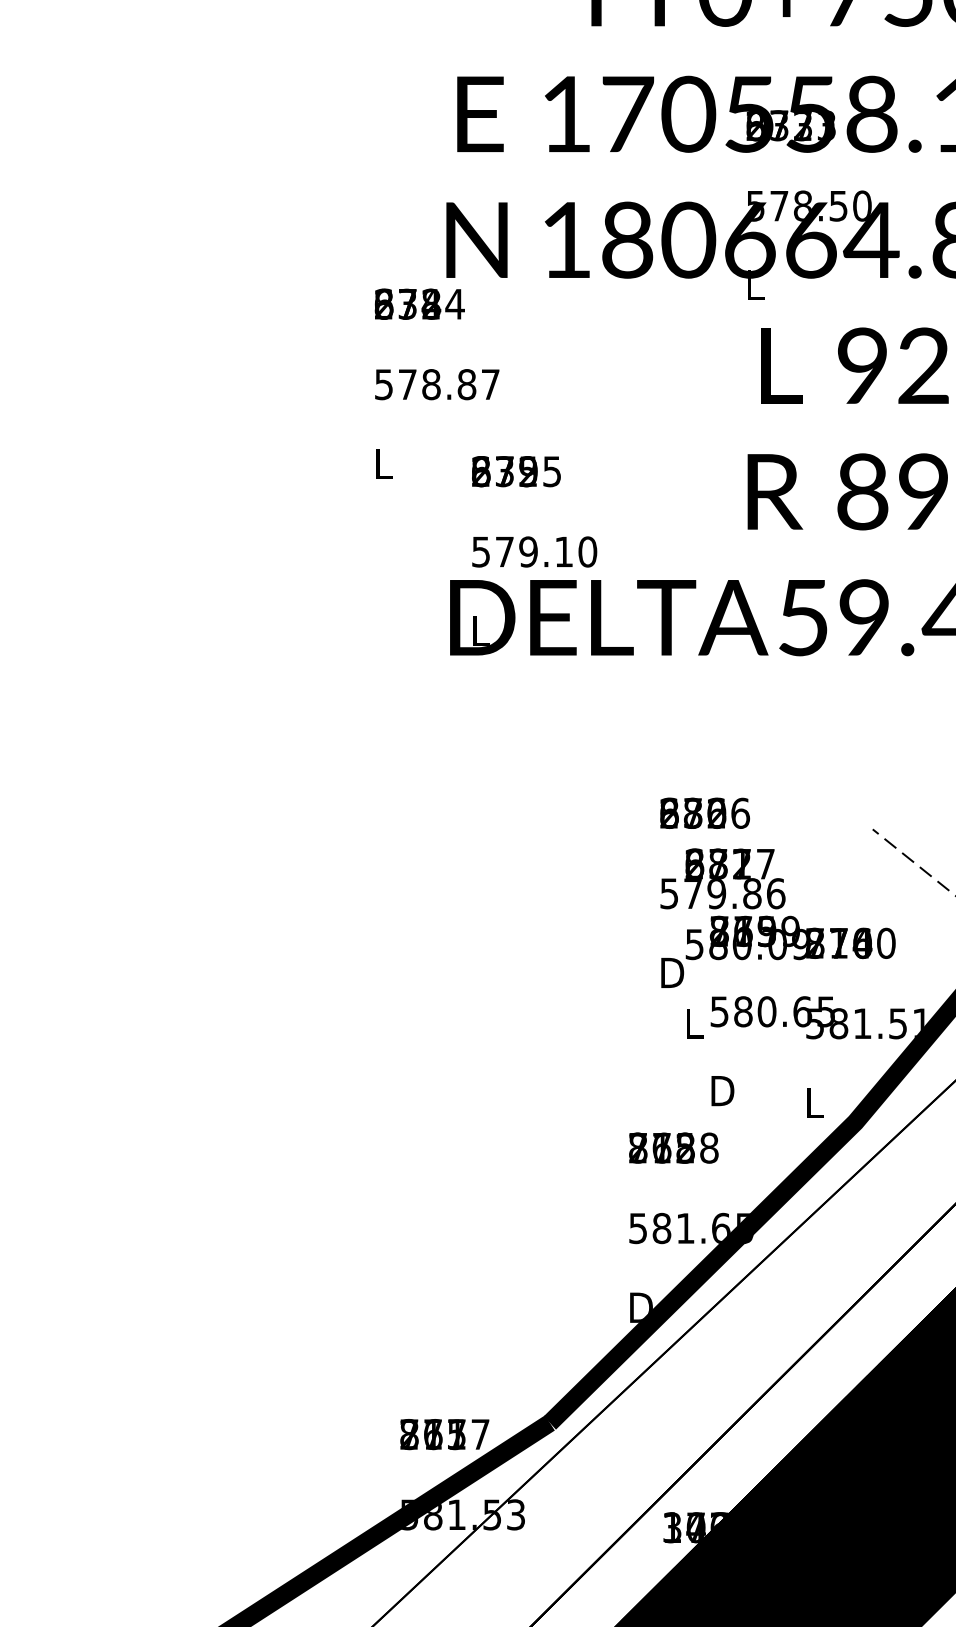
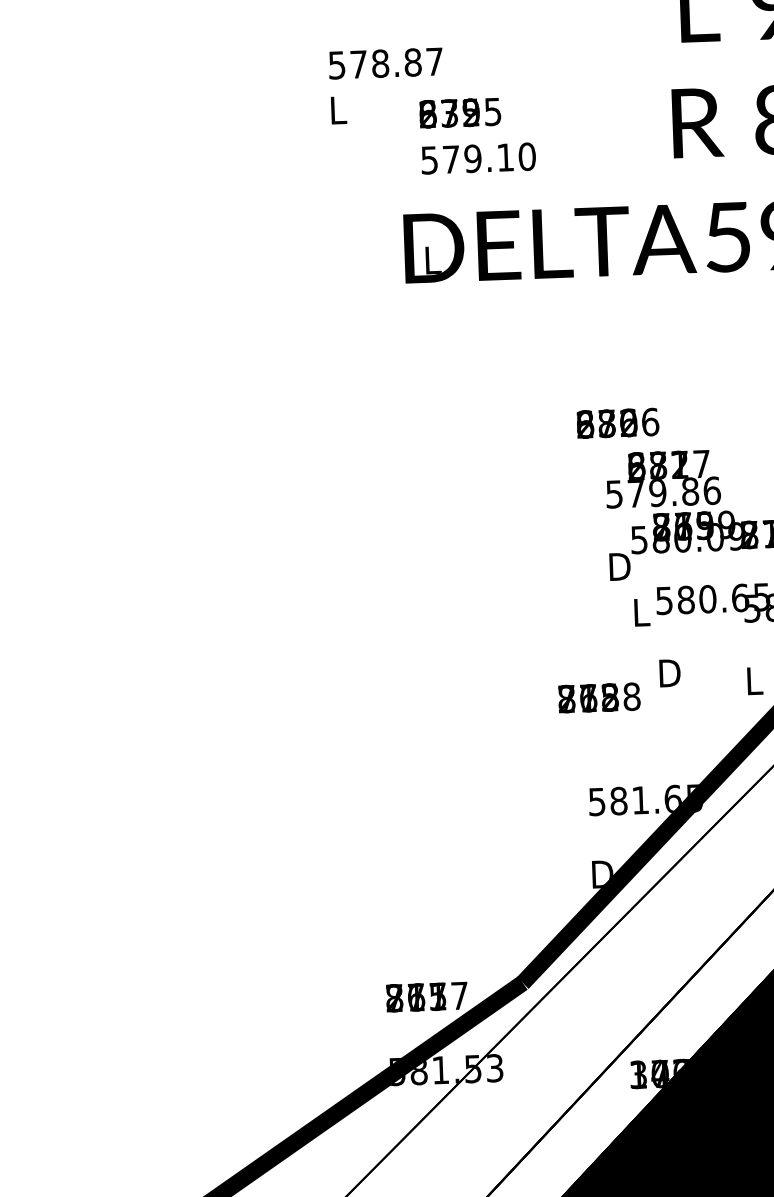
text: (437, 384) -> (386, 63), moved
text: (534, 551) -> (478, 158), moved
text: (704, 812) -> (617, 422), moved
text: (673, 1147) -> (599, 697), moved

